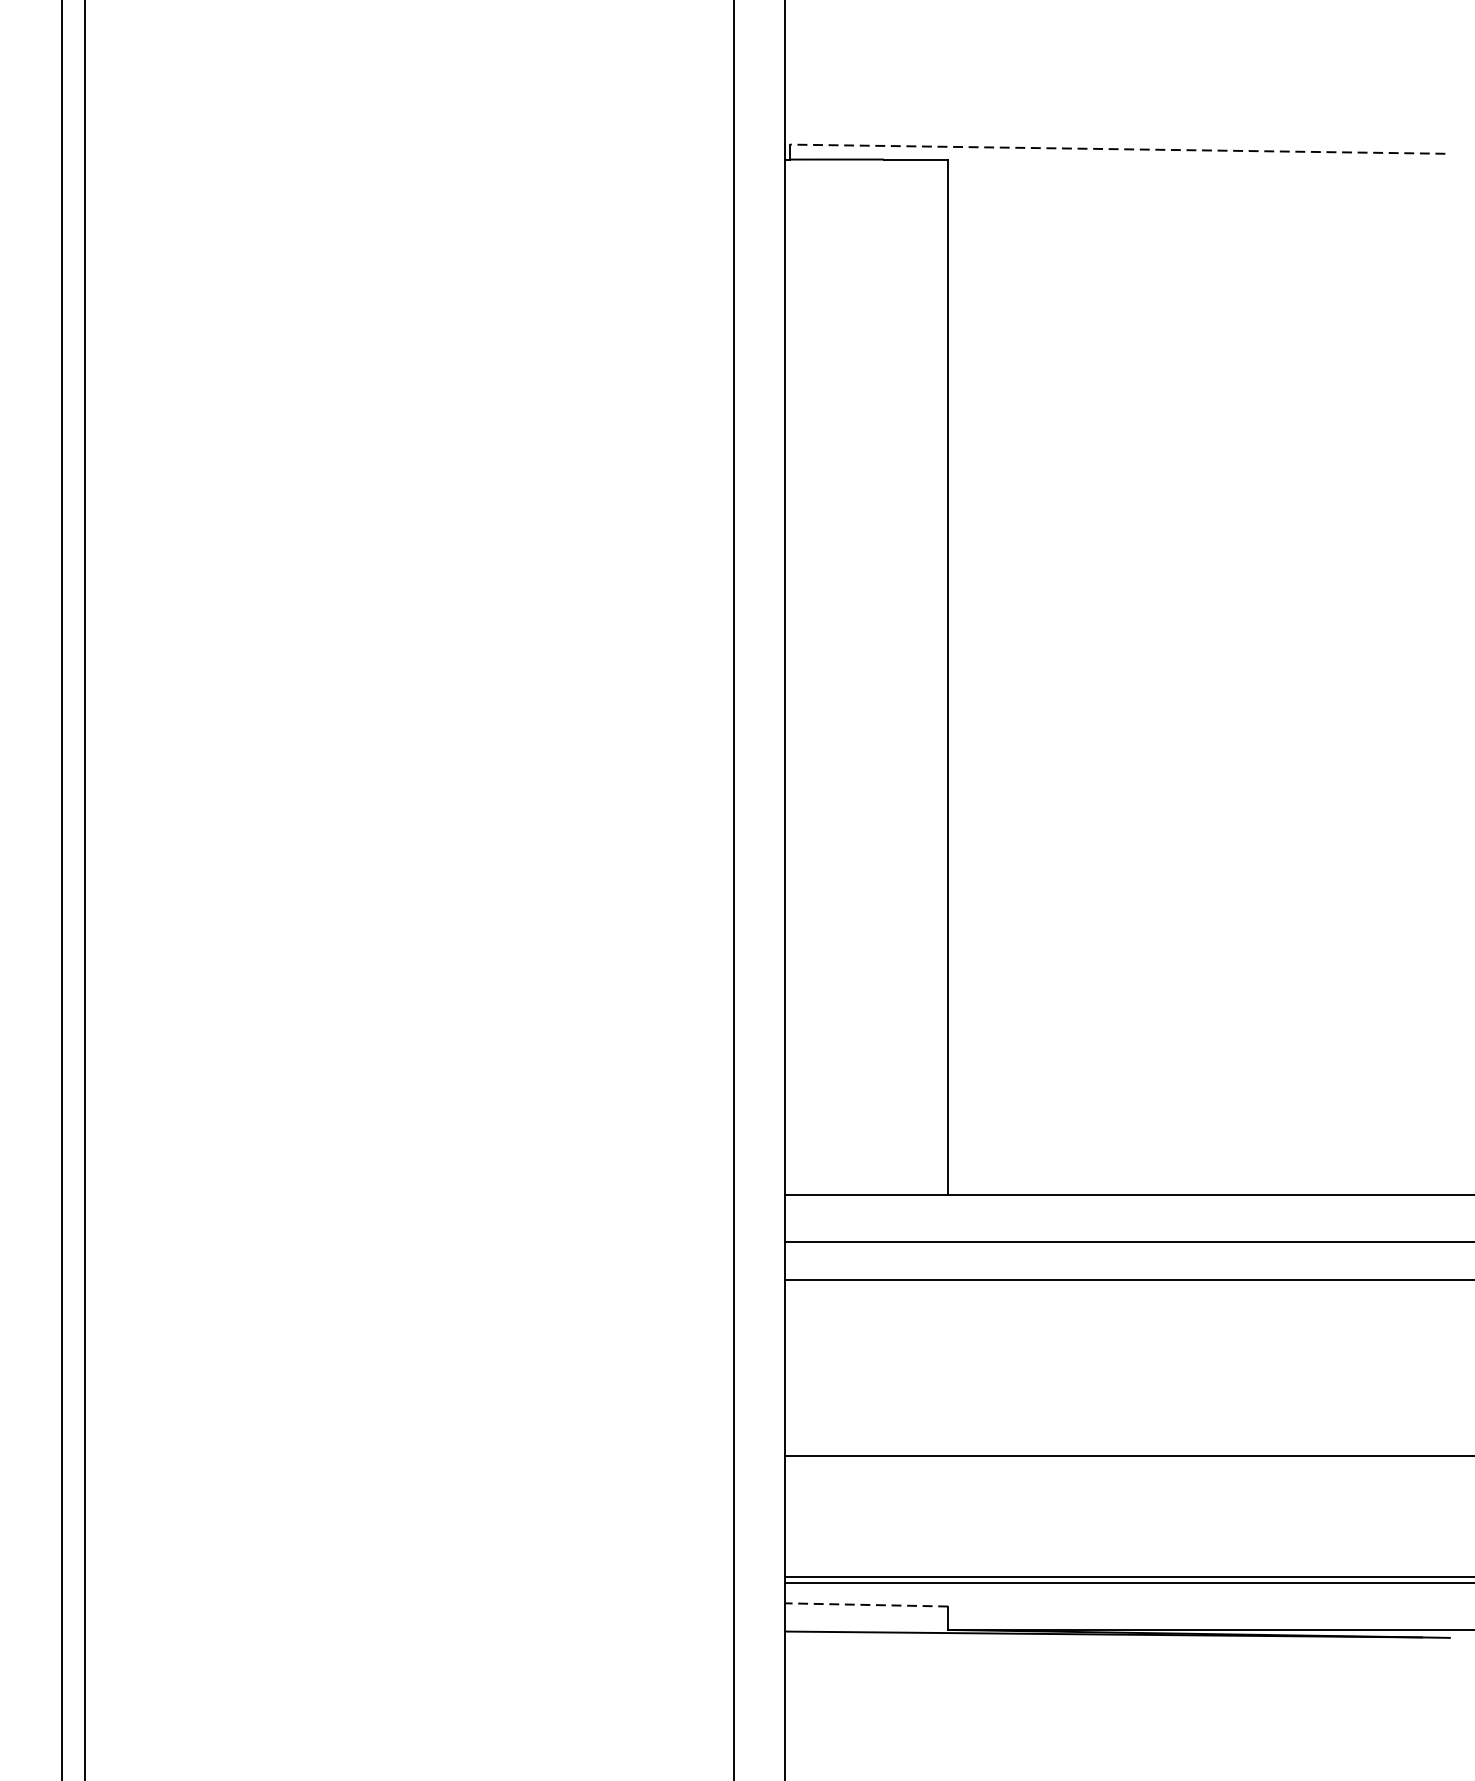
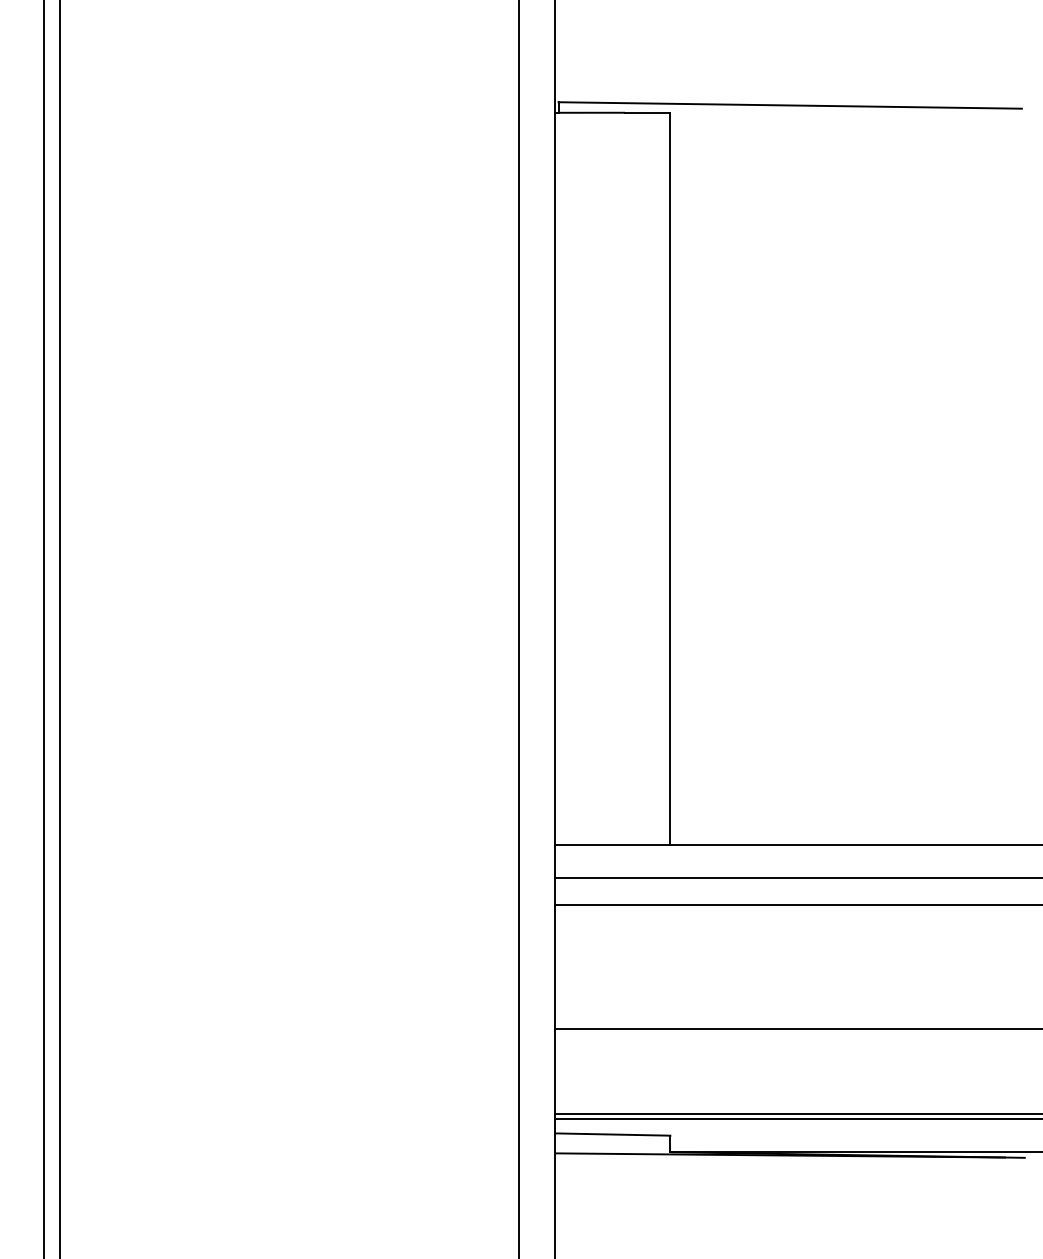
line: (1118, 149) -> (790, 105), dashed -> solid
line: (866, 1604) -> (612, 1134), dashed -> solid

